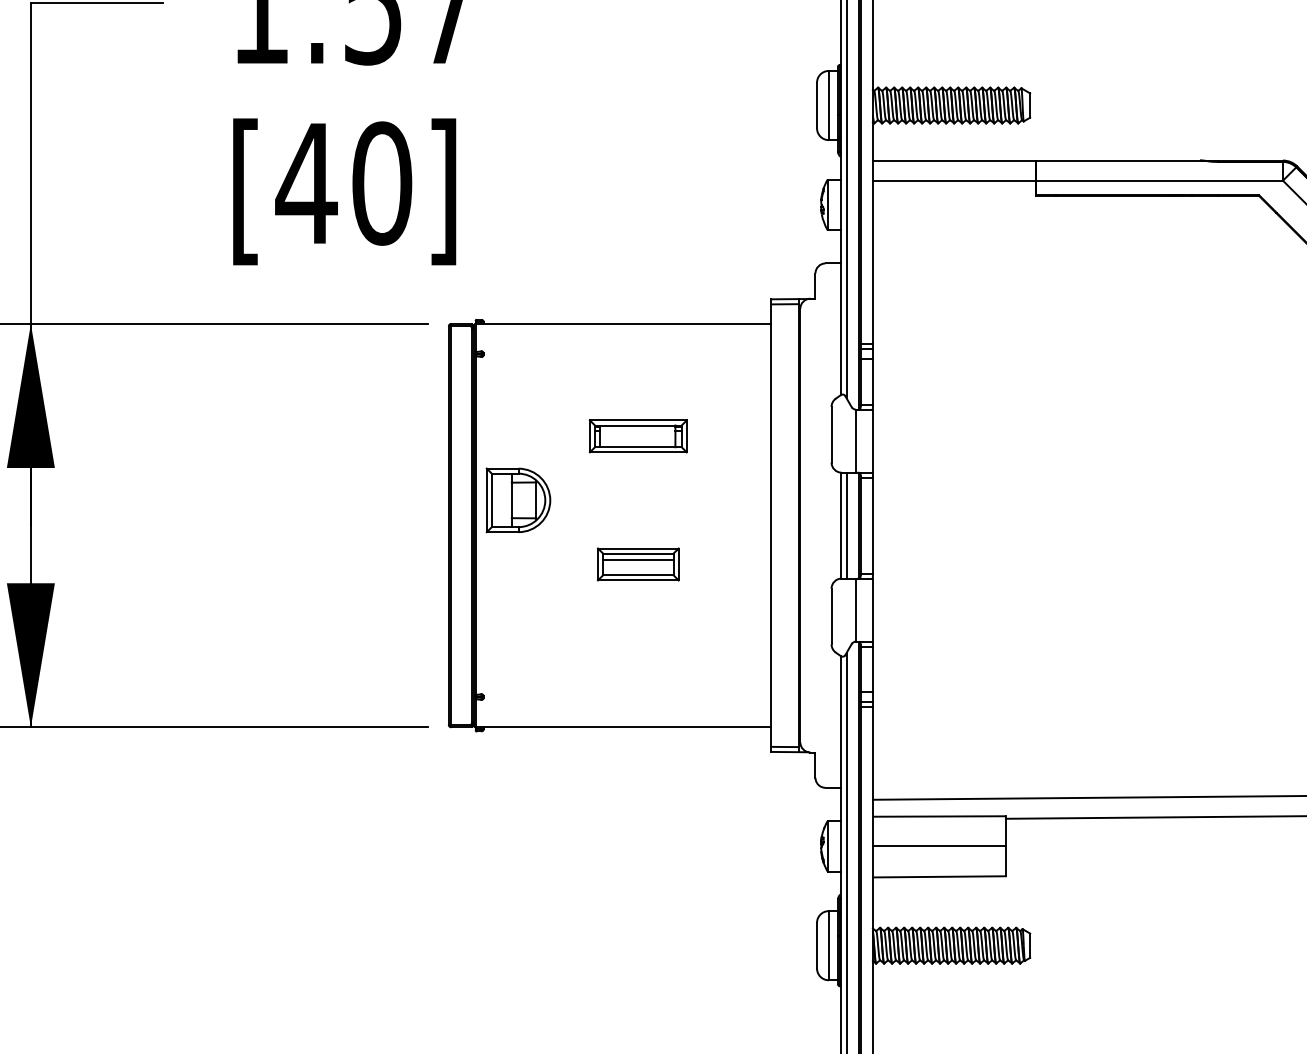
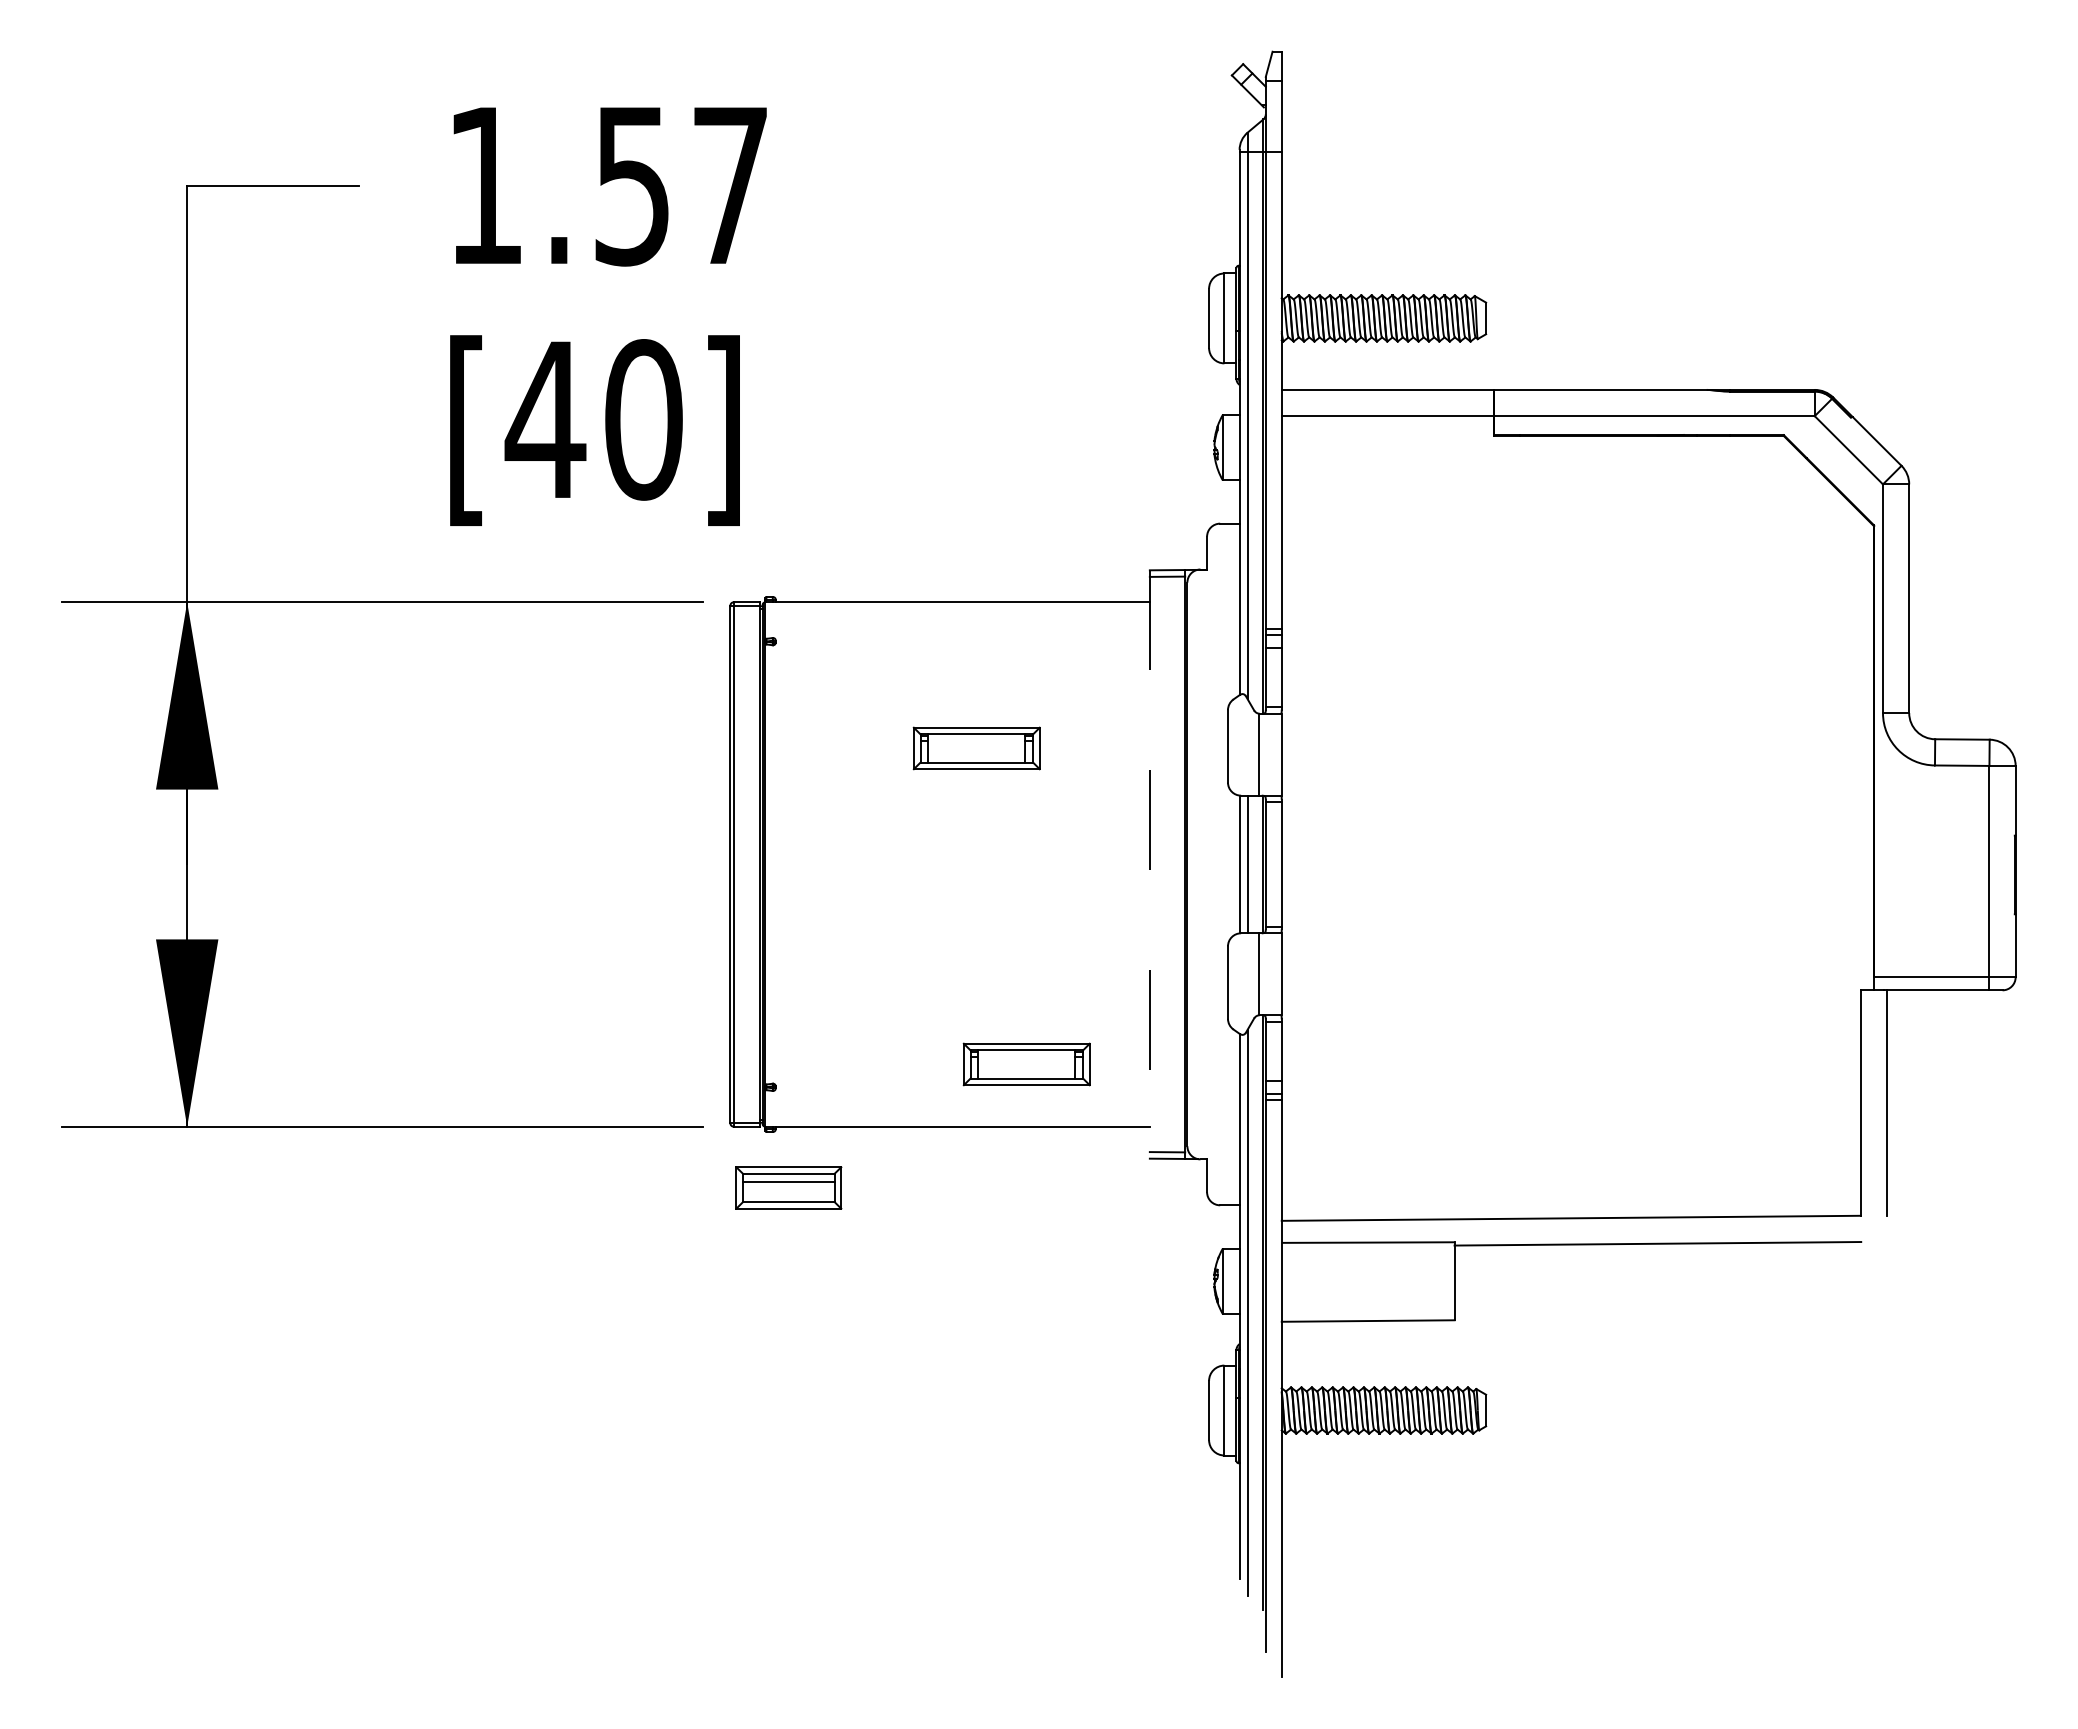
part: (518, 500) -> (820, 831), removed
line: (771, 526) -> (1149, 865), solid -> dashed
part: (638, 564) -> (788, 1187), moved
part: (676, 679) -> (1026, 1064), added
line: (938, 846) -> (1367, 1281), removed

